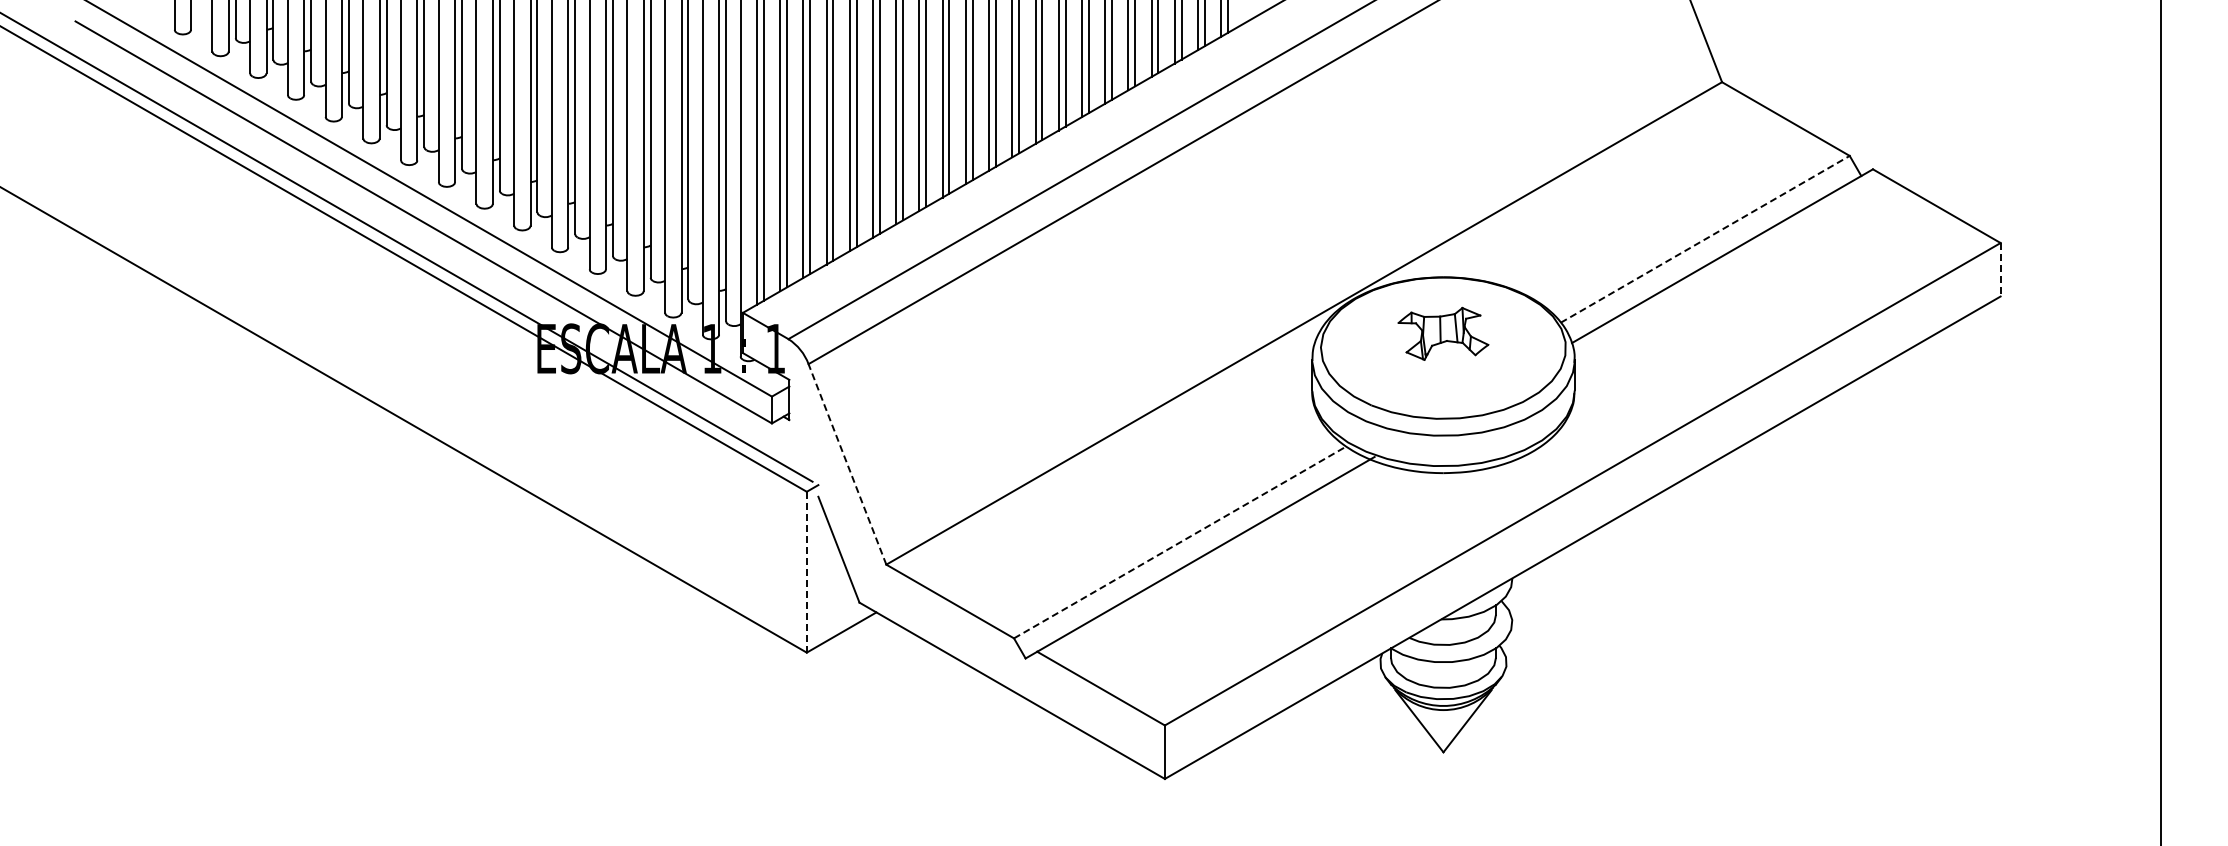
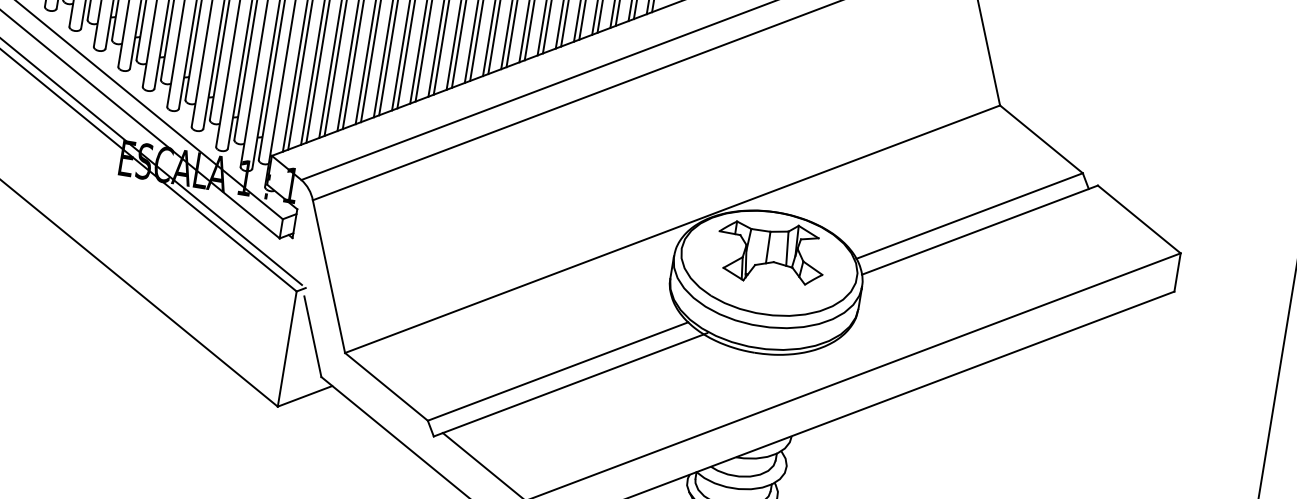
line: (1705, 239) -> (969, 216), dashed -> solid
line: (2000, 269) -> (1177, 272), dashed -> solid
part: (1443, 333) -> (771, 252), size x1.67
line: (847, 464) -> (329, 276), dashed -> solid
line: (1180, 542) -> (558, 371), dashed -> solid
line: (806, 572) -> (286, 349), dashed -> solid

